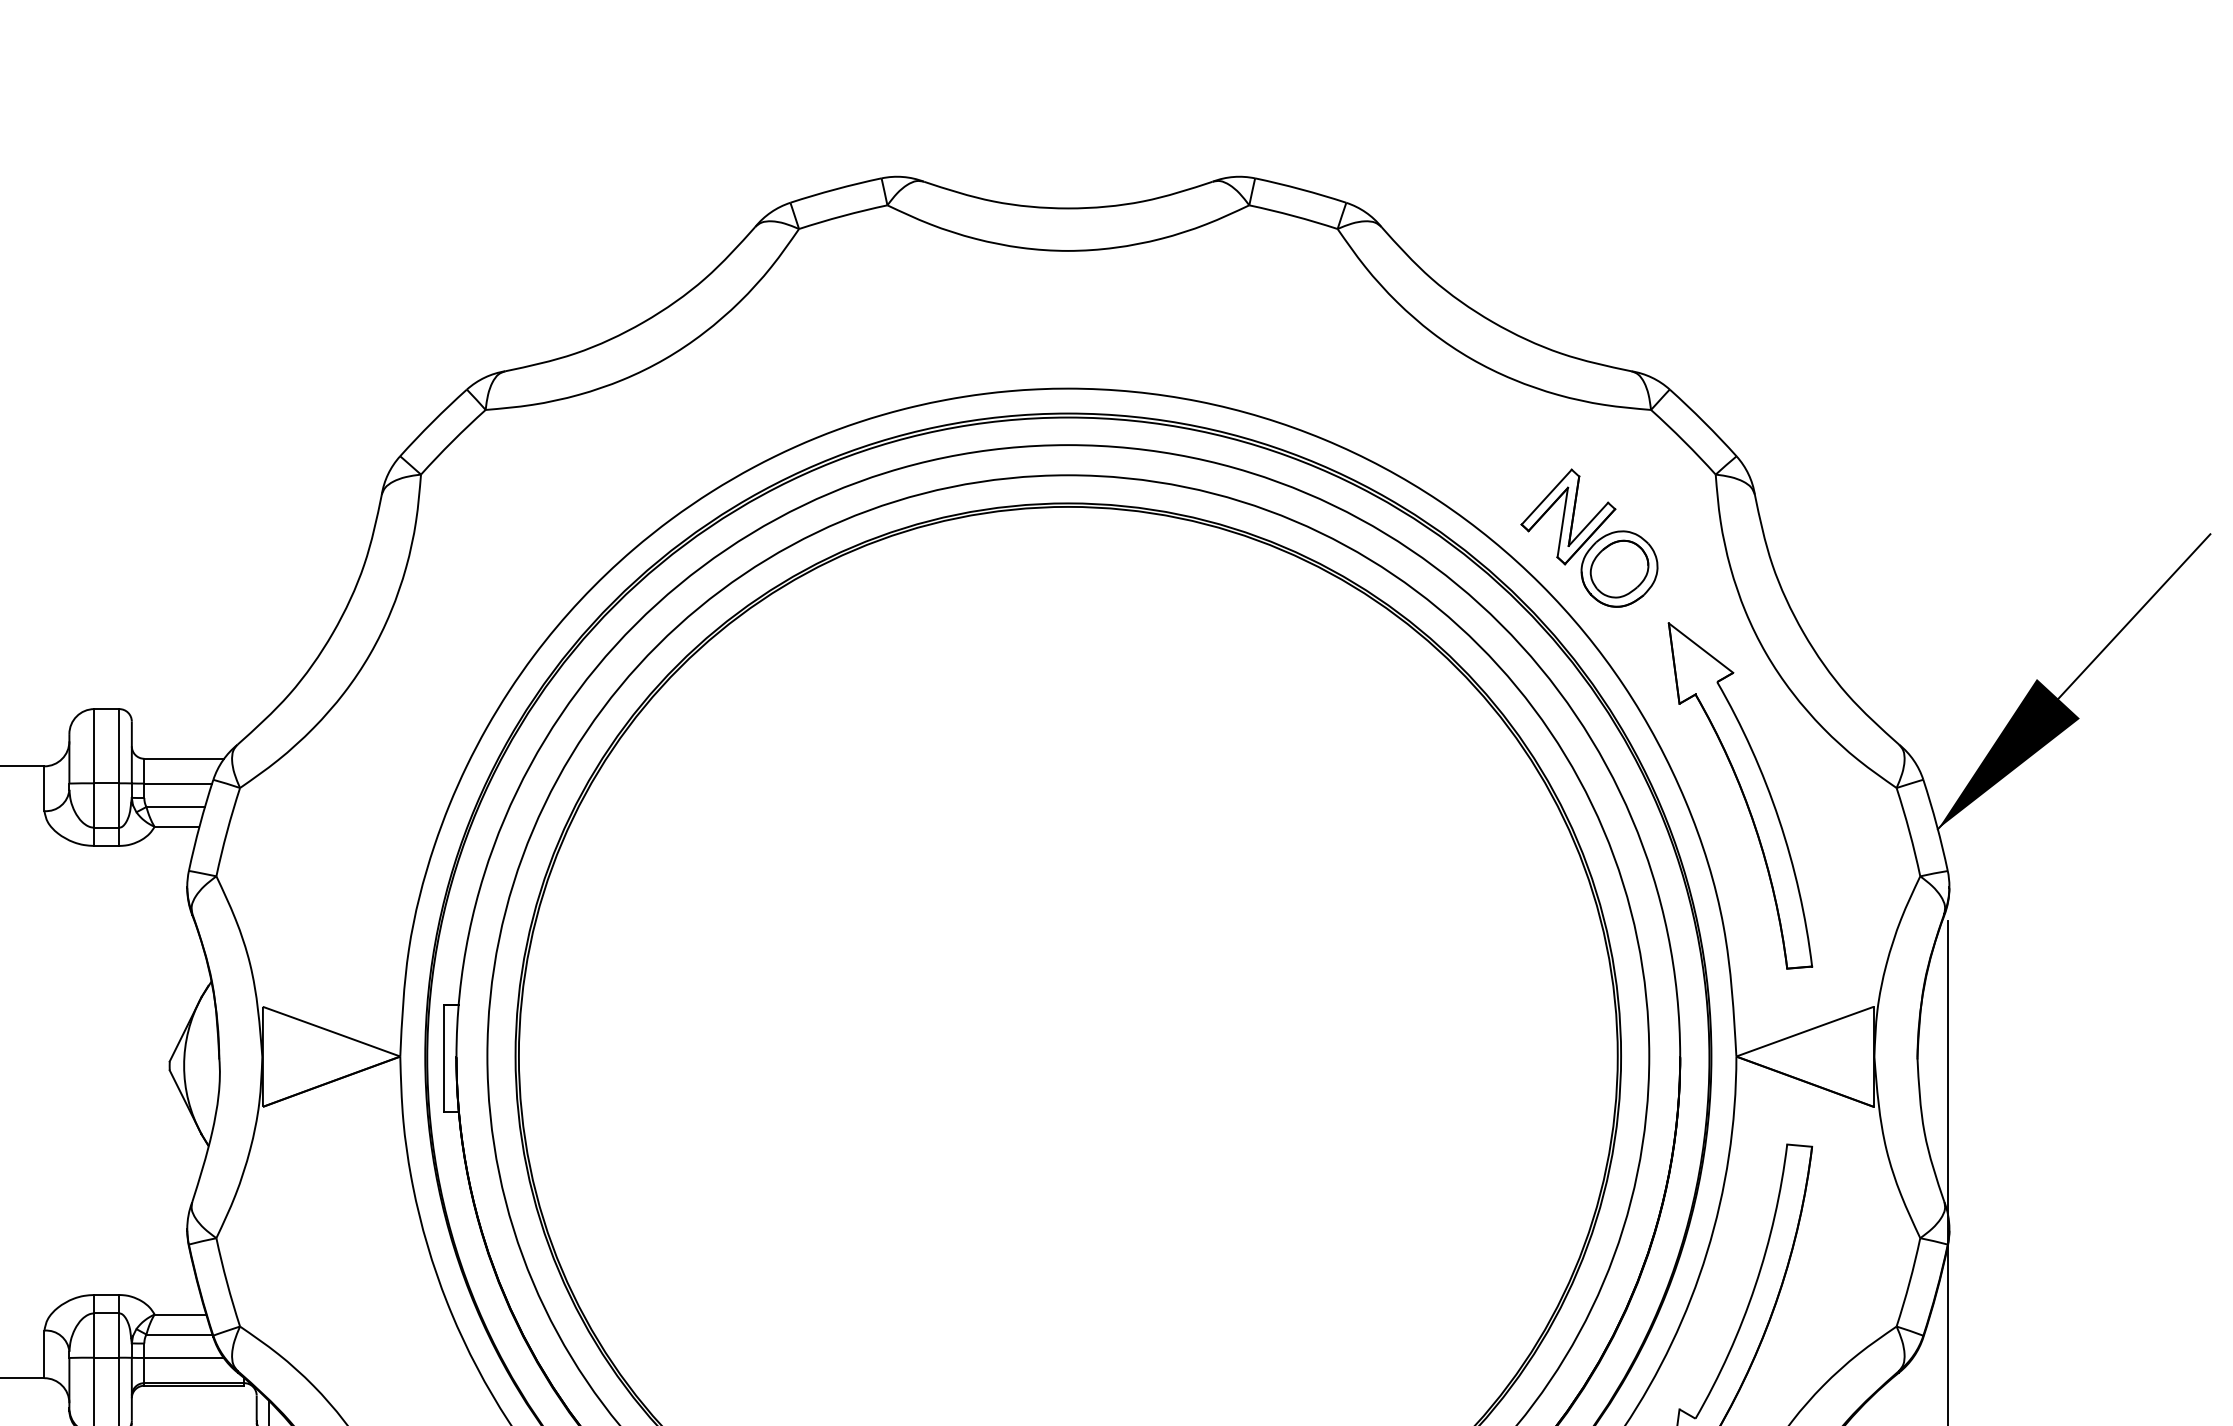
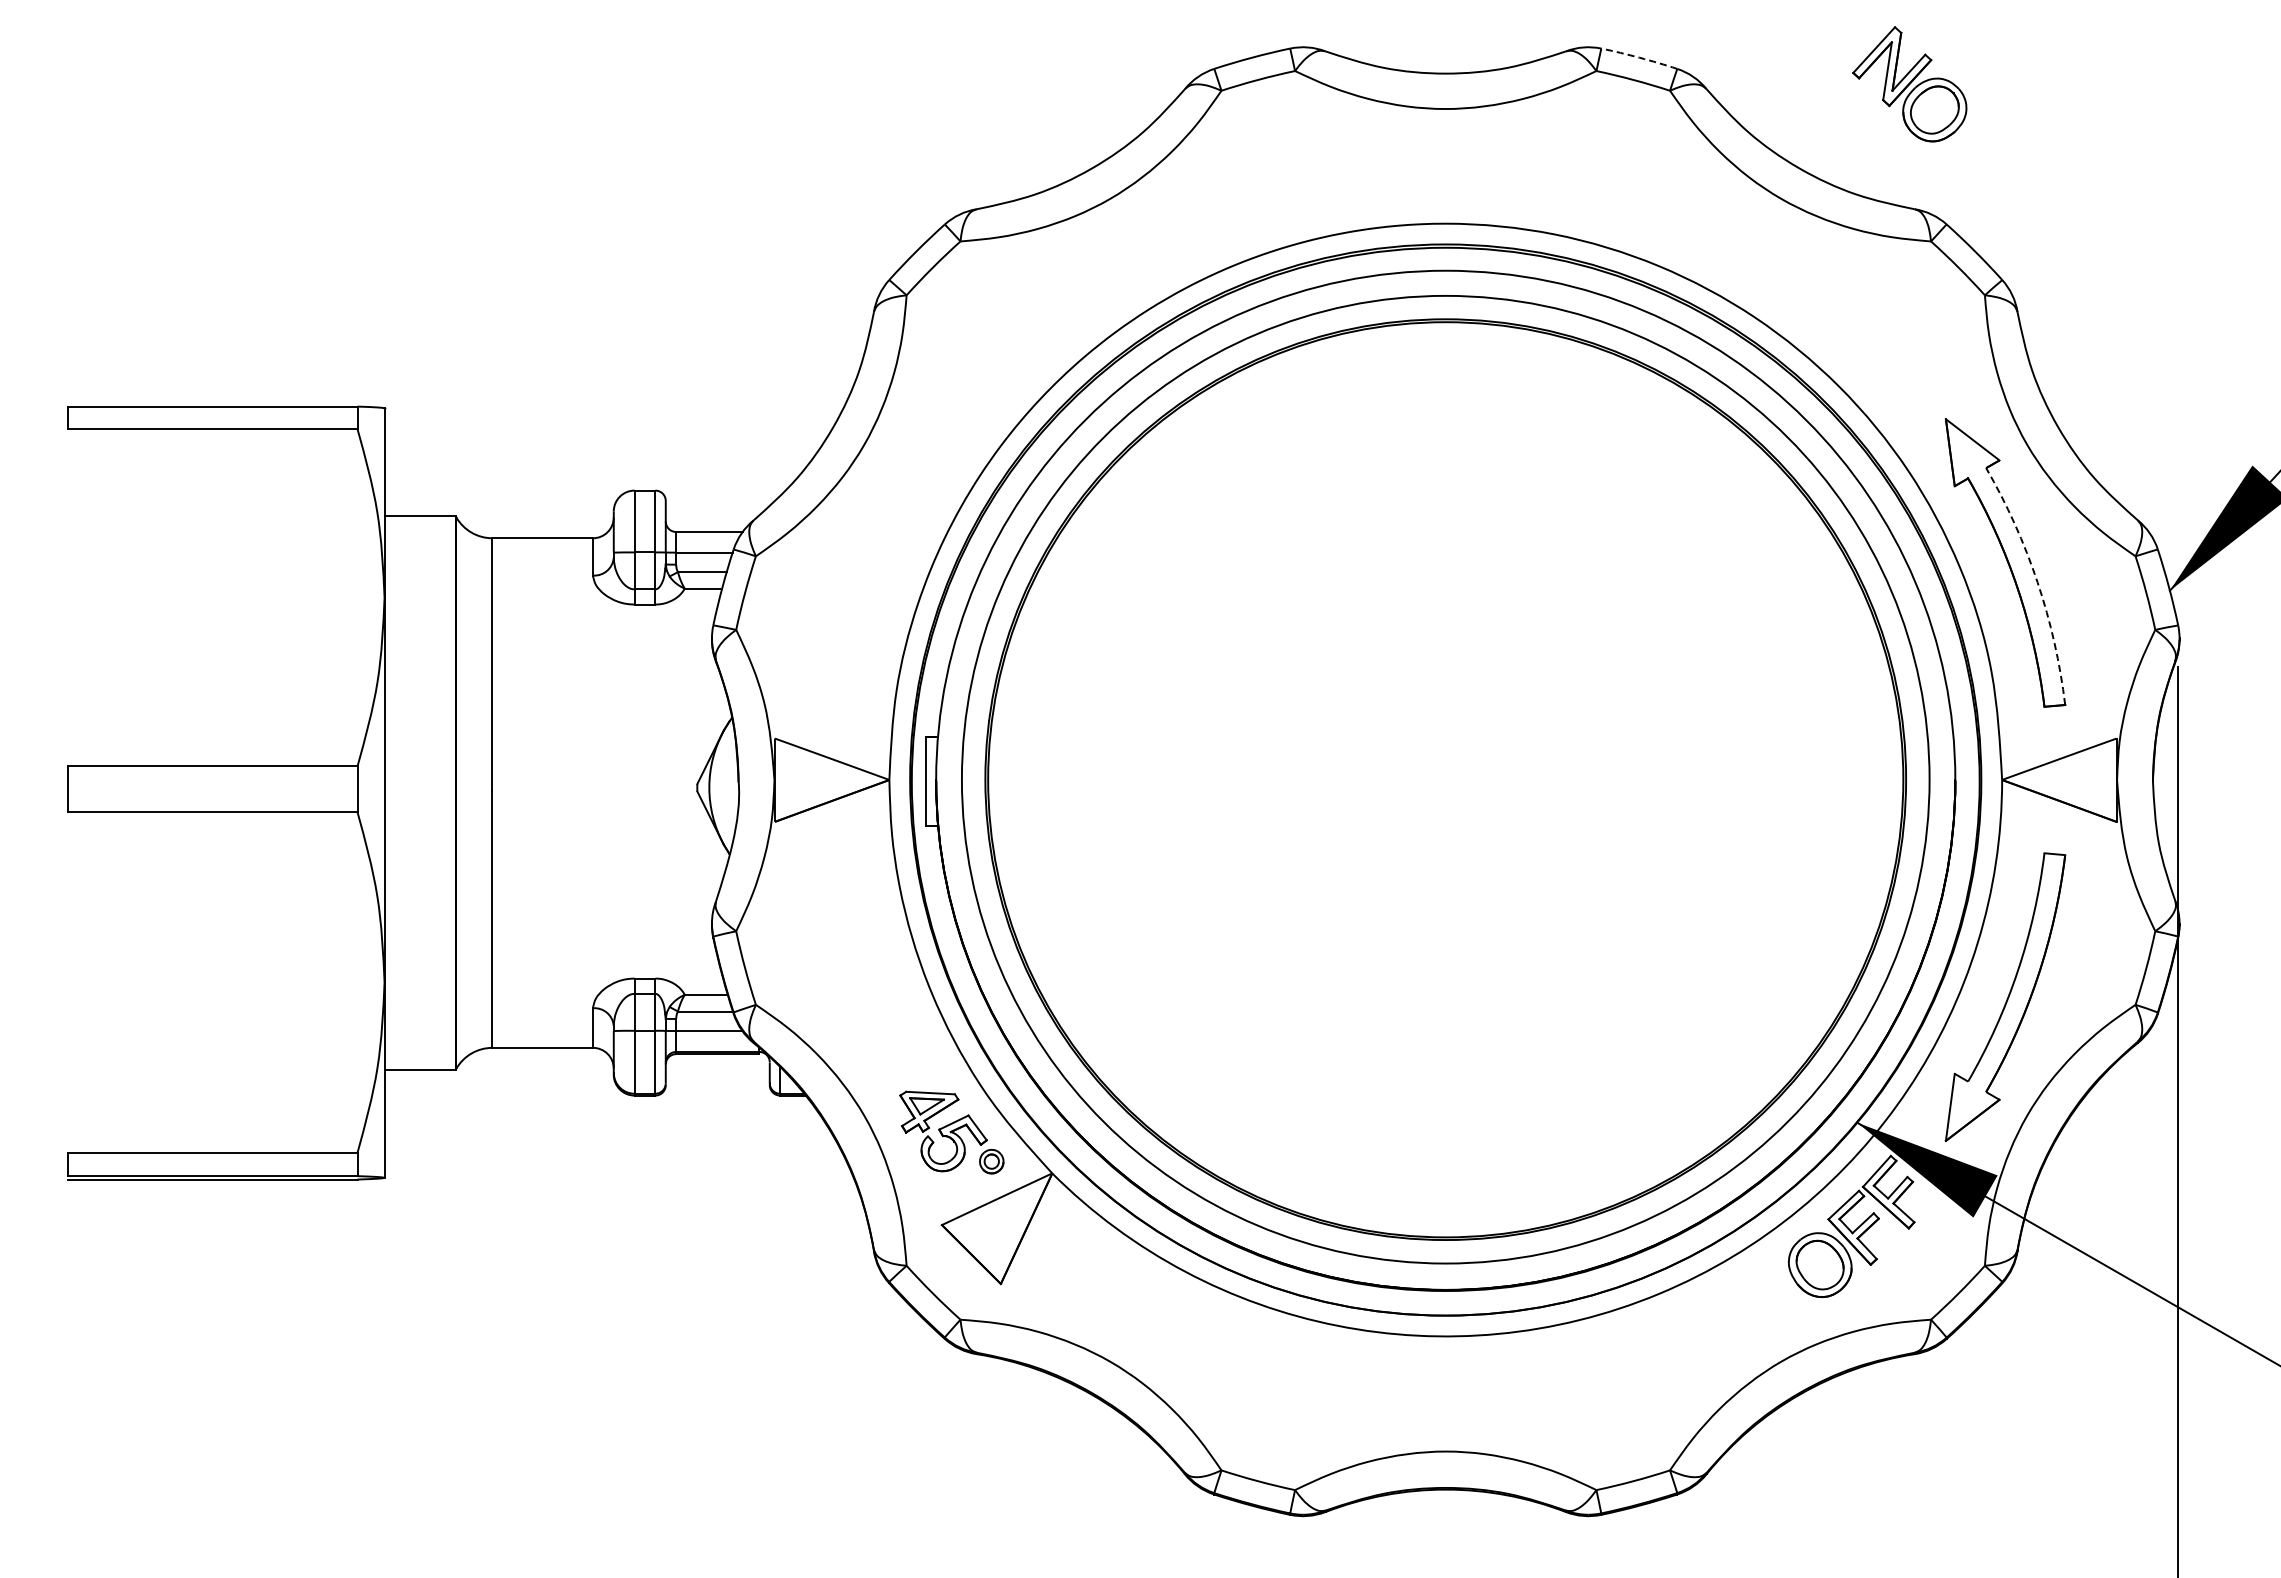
arc: (1300, 189) -> (1639, 57), solid -> dashed
part: (1589, 538) -> (1909, 84), moved
arc: (1778, 819) -> (2037, 582), solid -> dashed

